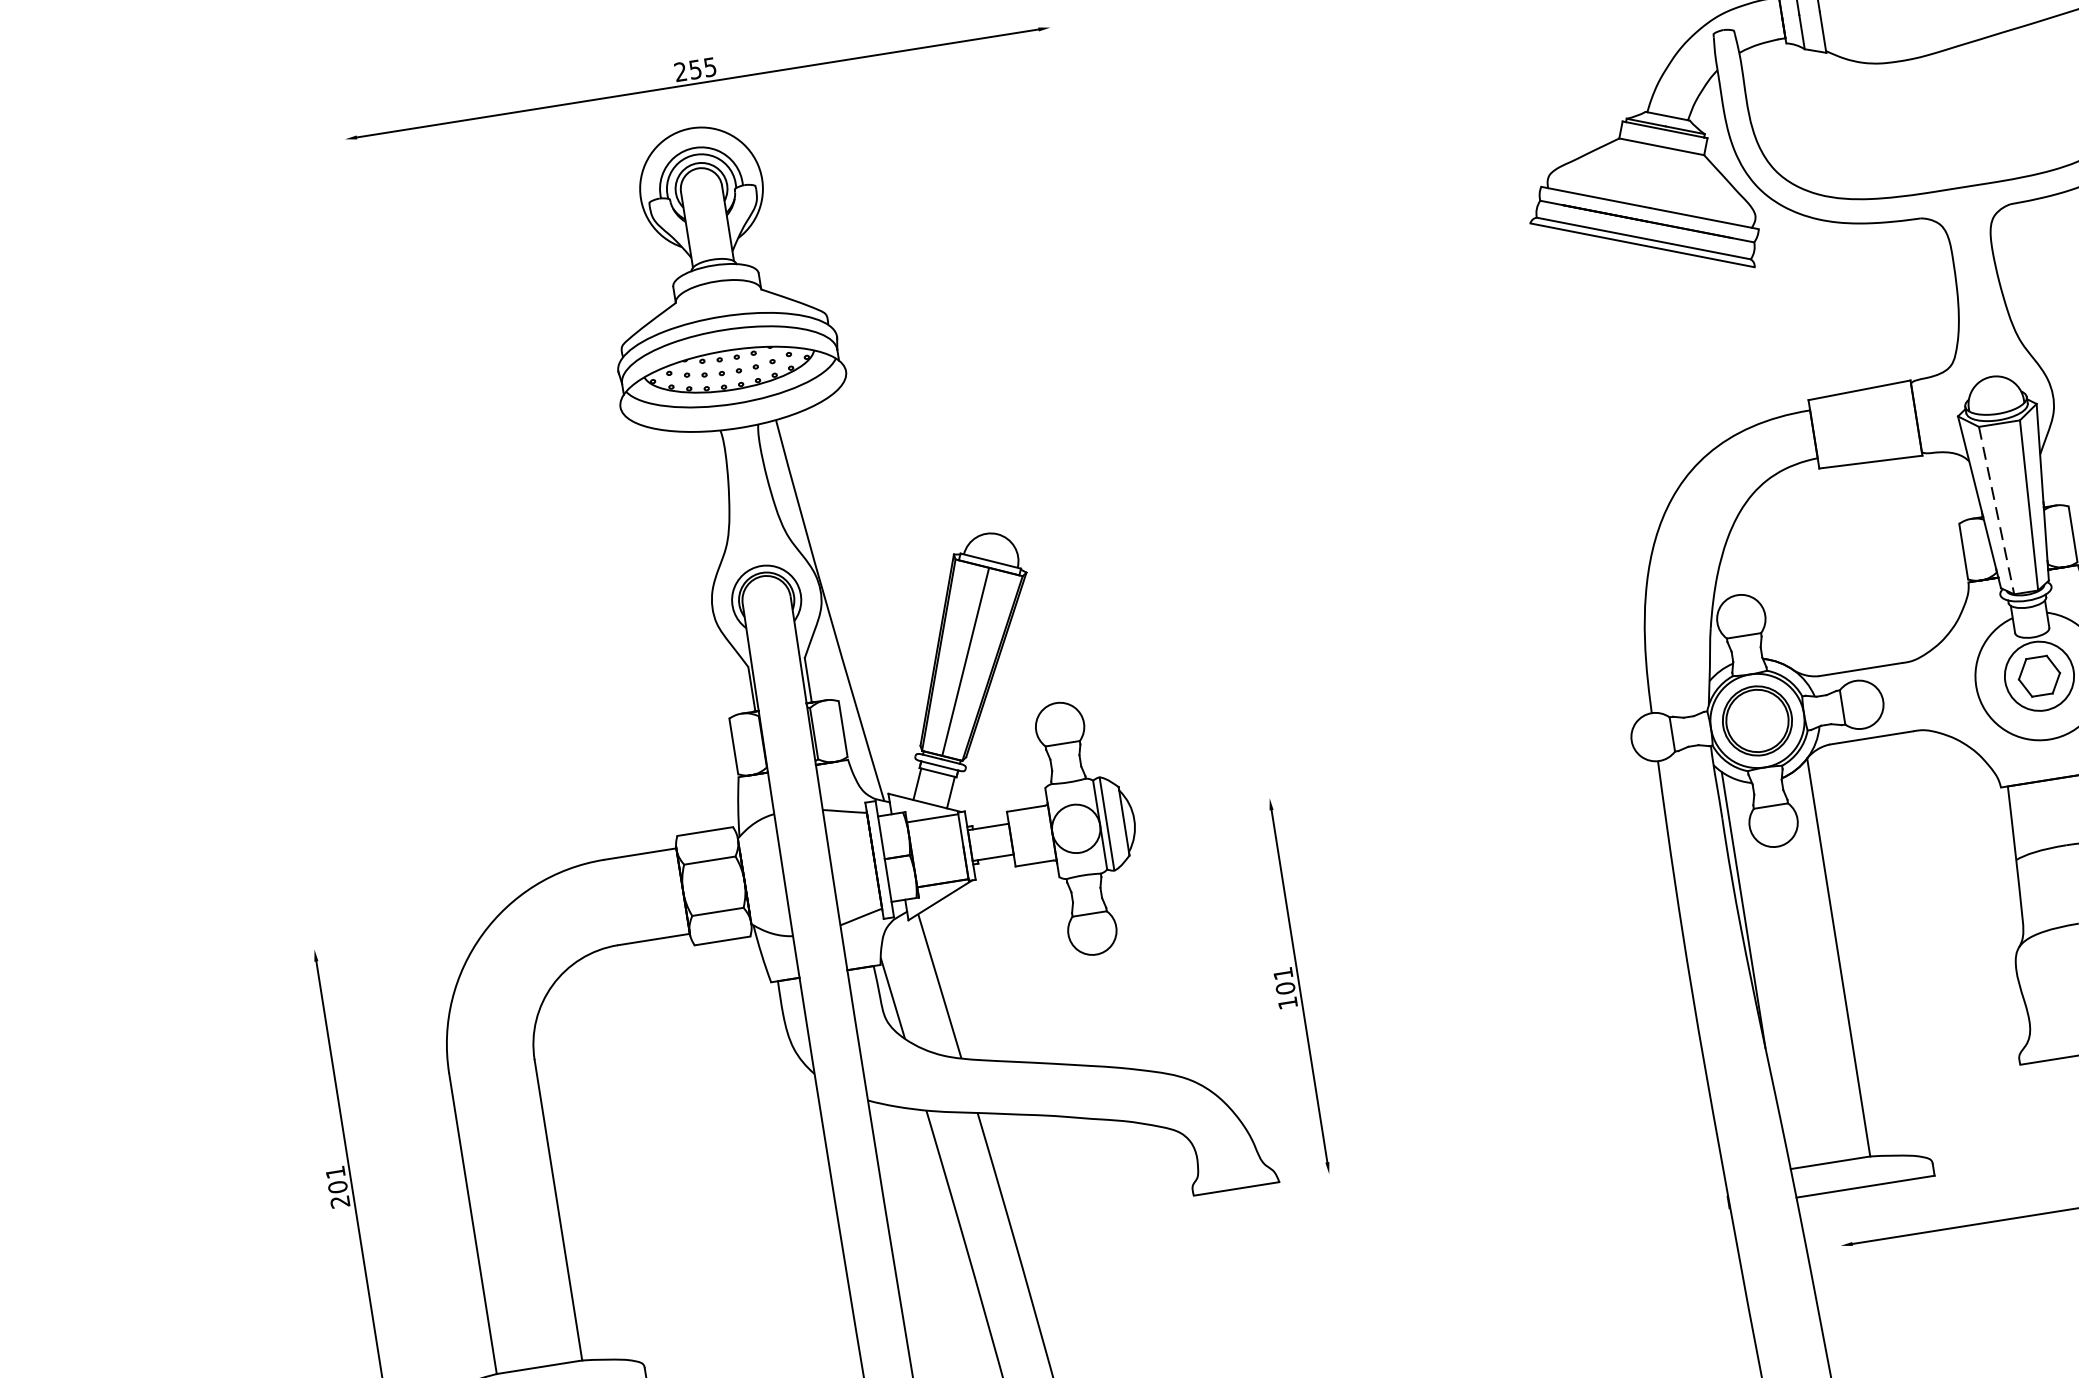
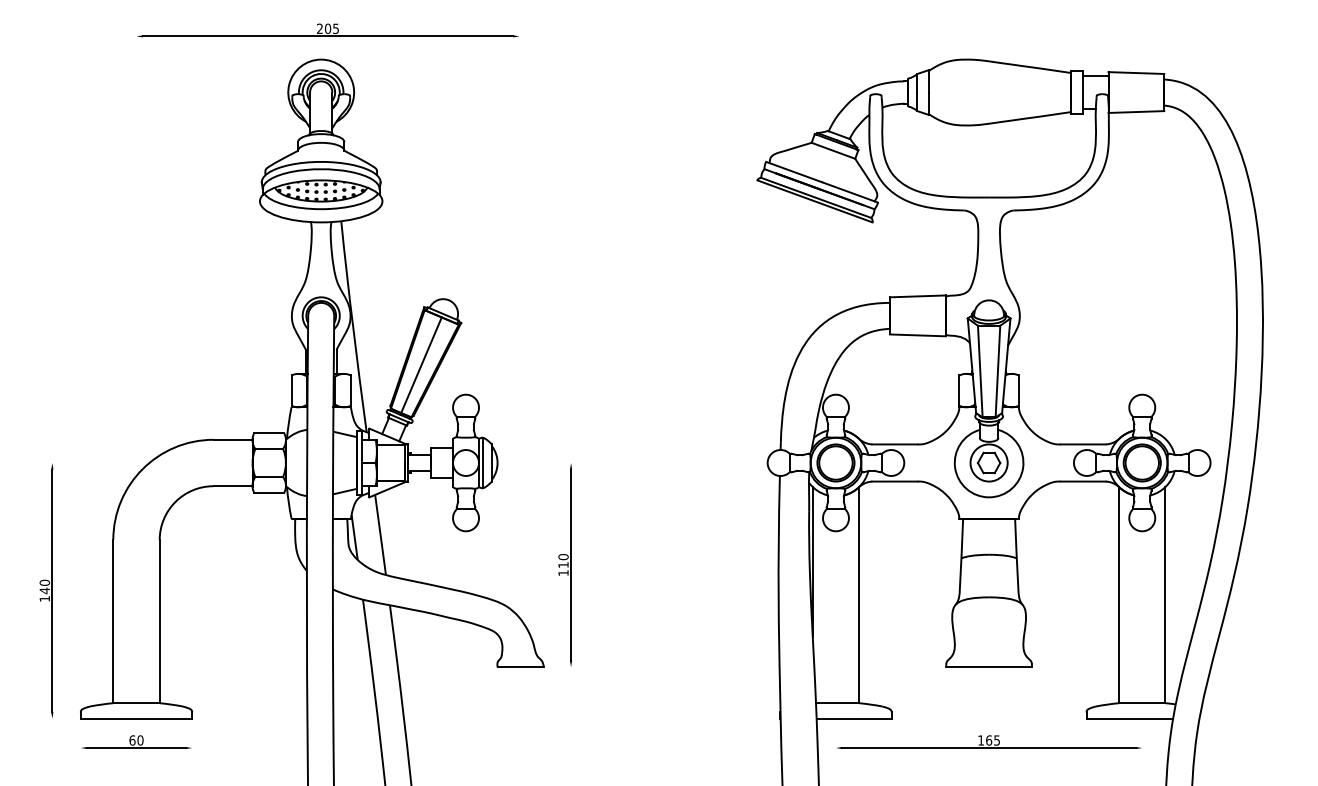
text: (696, 68) -> (328, 28), 255 -> 205
line: (1996, 510) -> (980, 371), dashed -> solid
text: (1284, 981) -> (563, 561), 101 -> 110
text: (337, 1186) -> (44, 590), 201 -> 140

